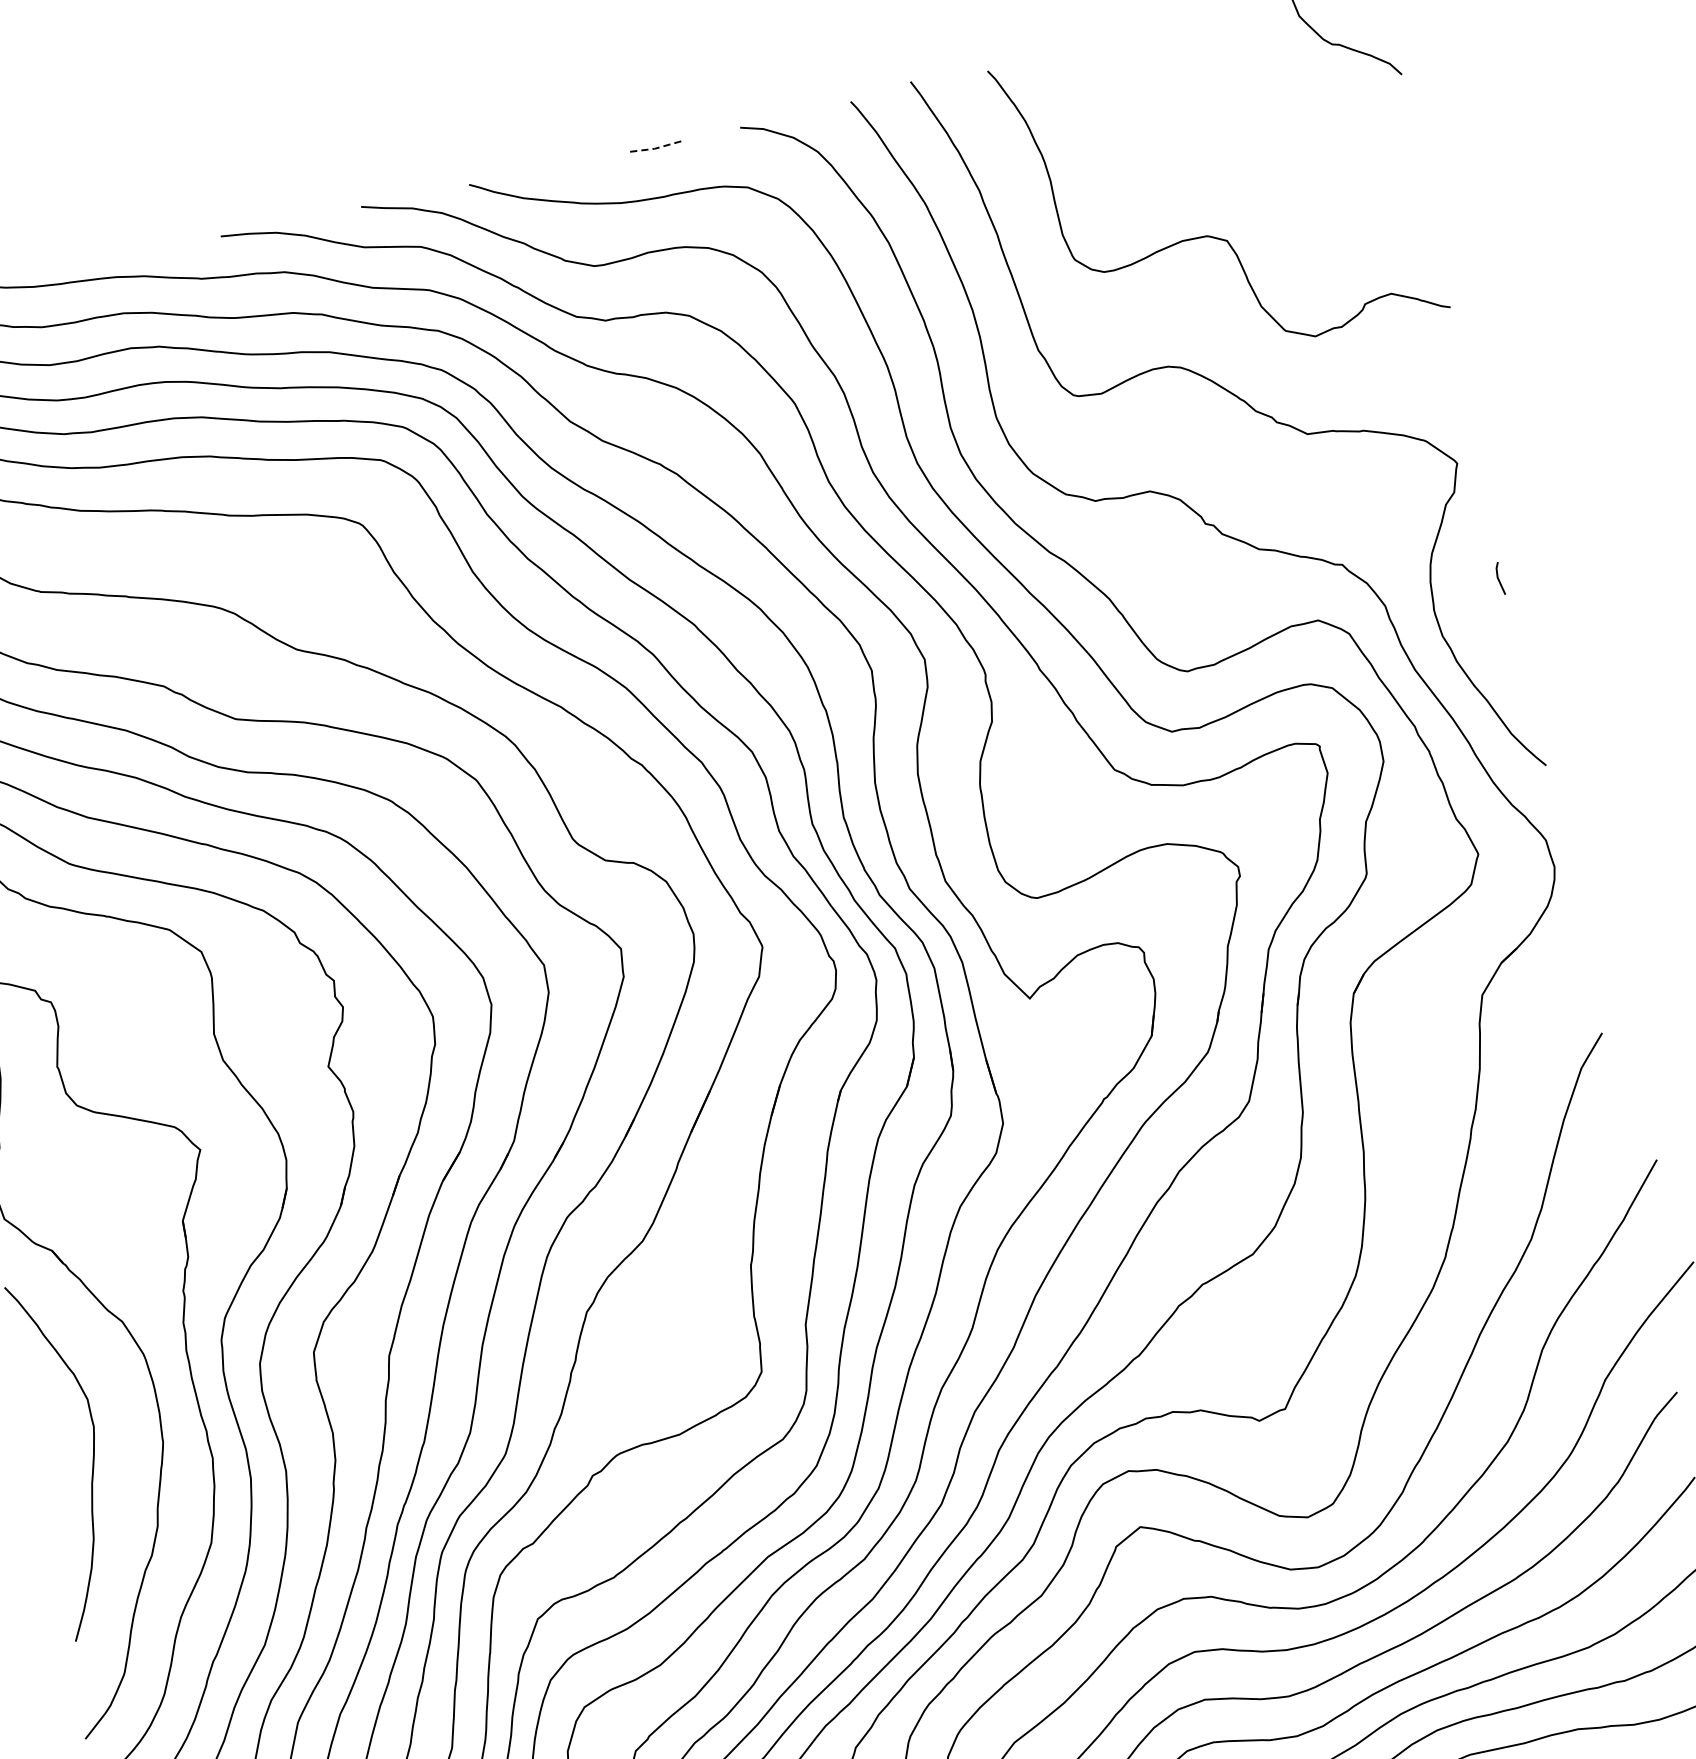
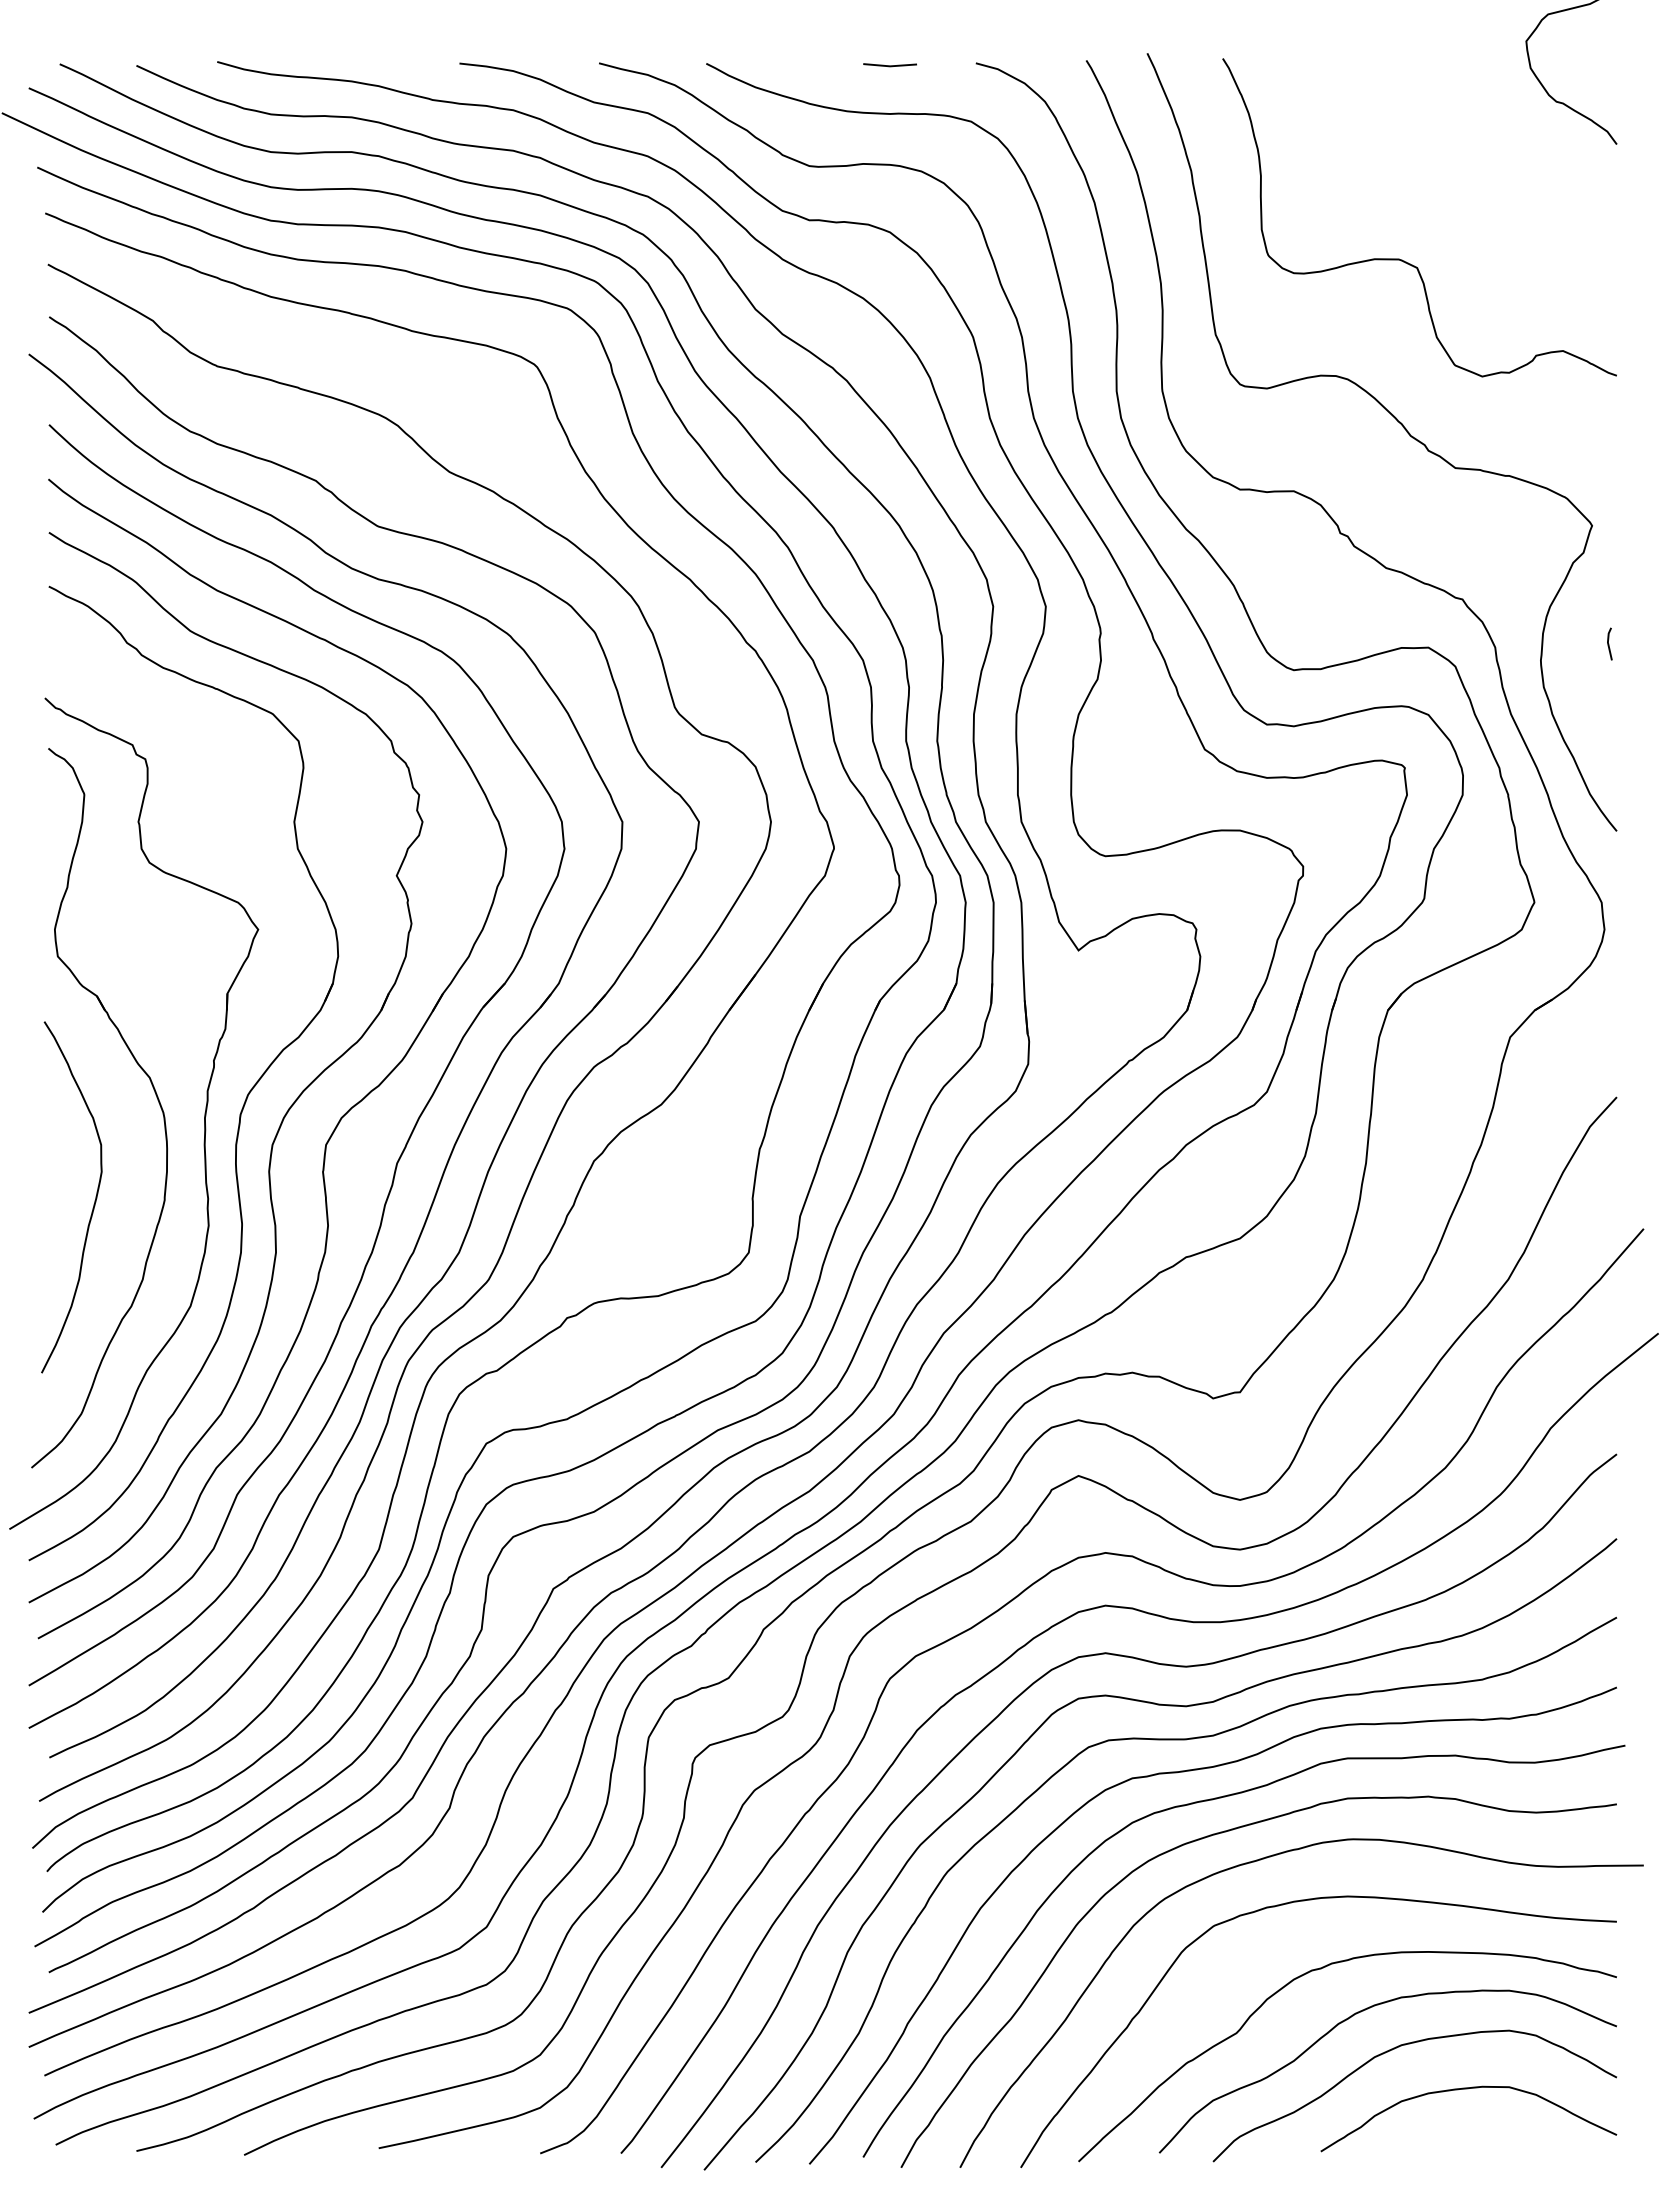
line: (654, 148) -> (890, 66), dashed -> solid

